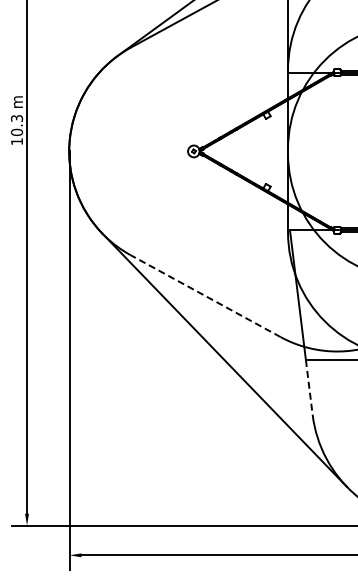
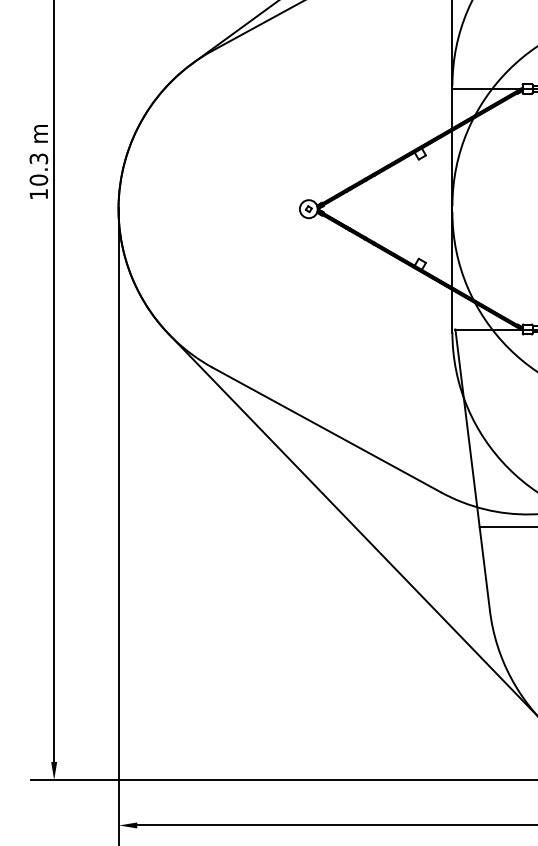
line: (205, 295) -> (326, 428), dashed -> solid
line: (309, 387) -> (485, 569), dashed -> solid

